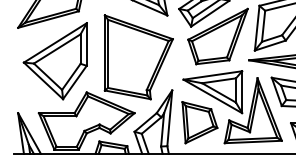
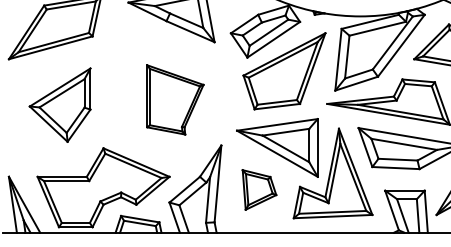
part: (138, 57) -> (175, 99), size x0.6
part: (54, 60) -> (59, 104), size x0.7
part: (199, 122) -> (259, 189), size x0.7

